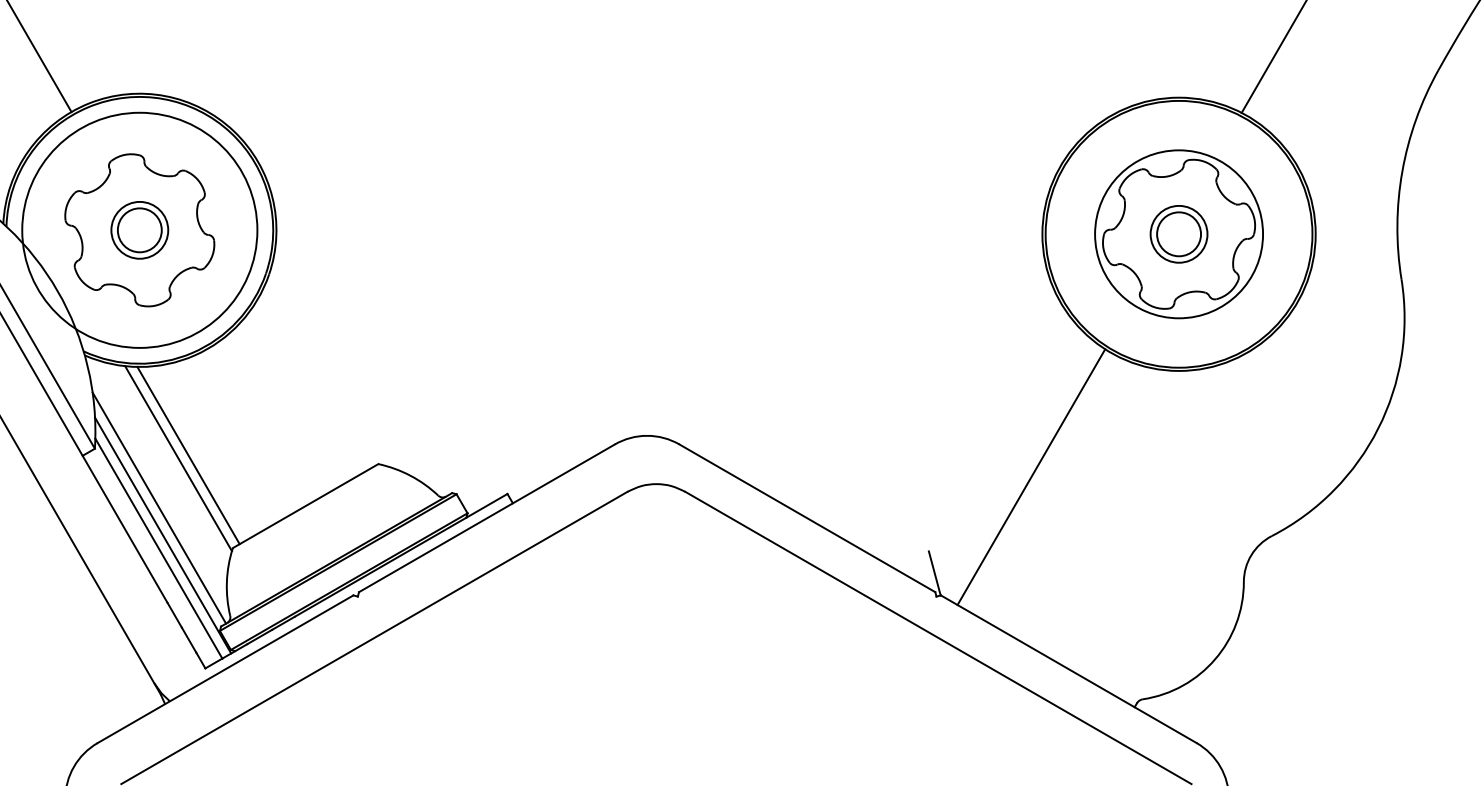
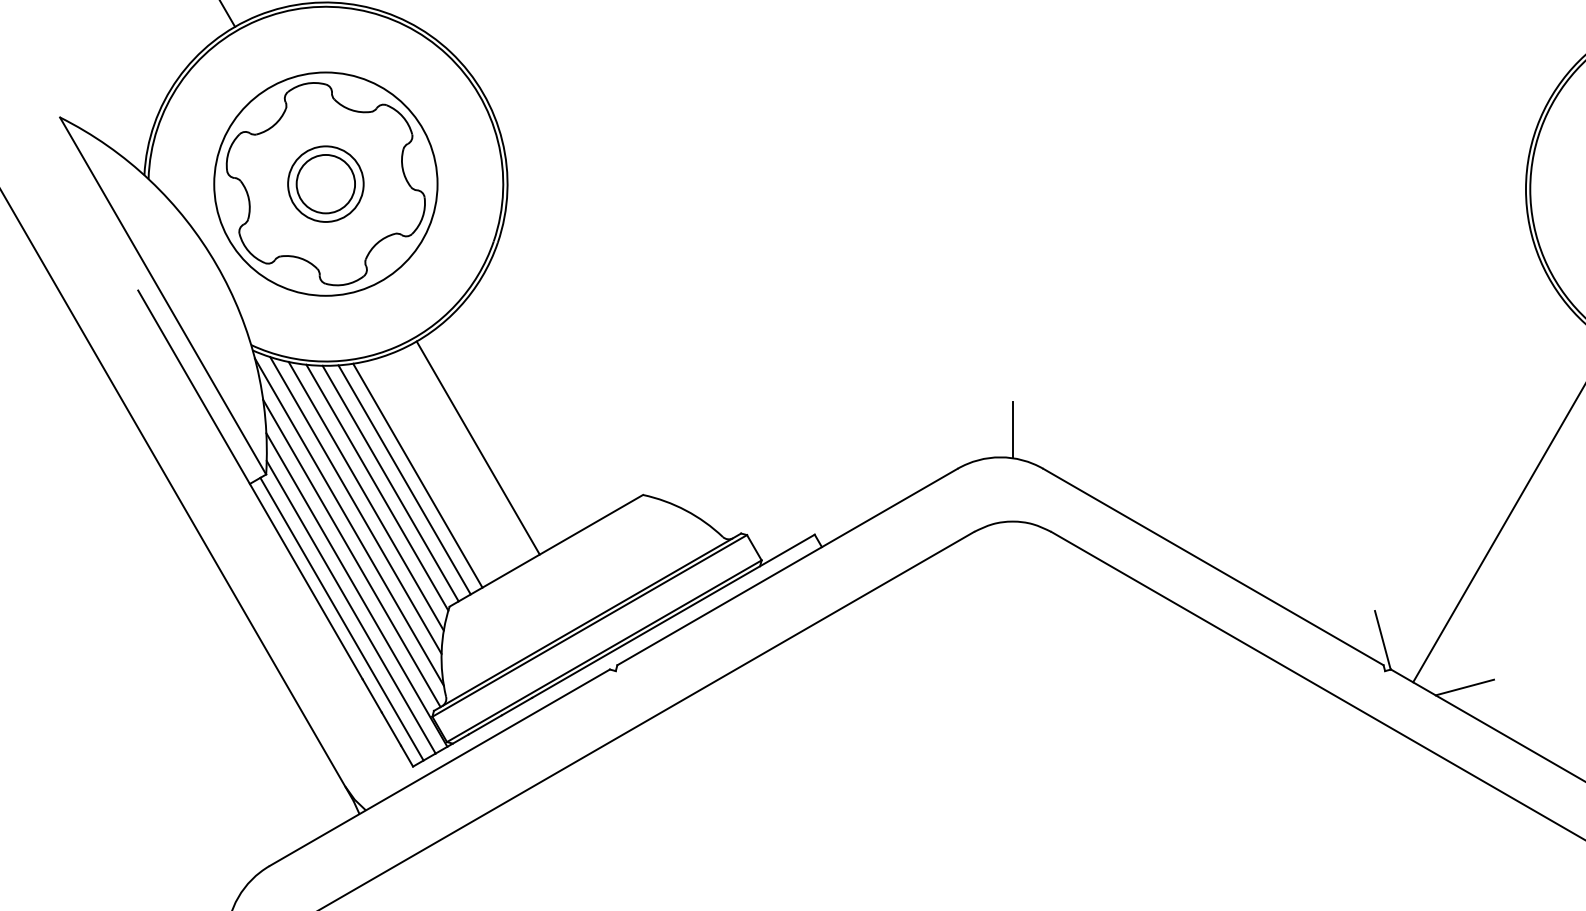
circle: (139, 230) -> (325, 184), size x0.71
line: (656, 415) -> (1012, 430), added
line: (254, 428) -> (478, 447), added
line: (208, 449) -> (417, 475), added
line: (198, 452) -> (403, 479), added
line: (169, 465) -> (365, 496), added
line: (161, 471) -> (354, 504), added
line: (157, 484) -> (349, 522), added
line: (151, 557) -> (341, 619), added
line: (996, 608) -> (1464, 686), added

